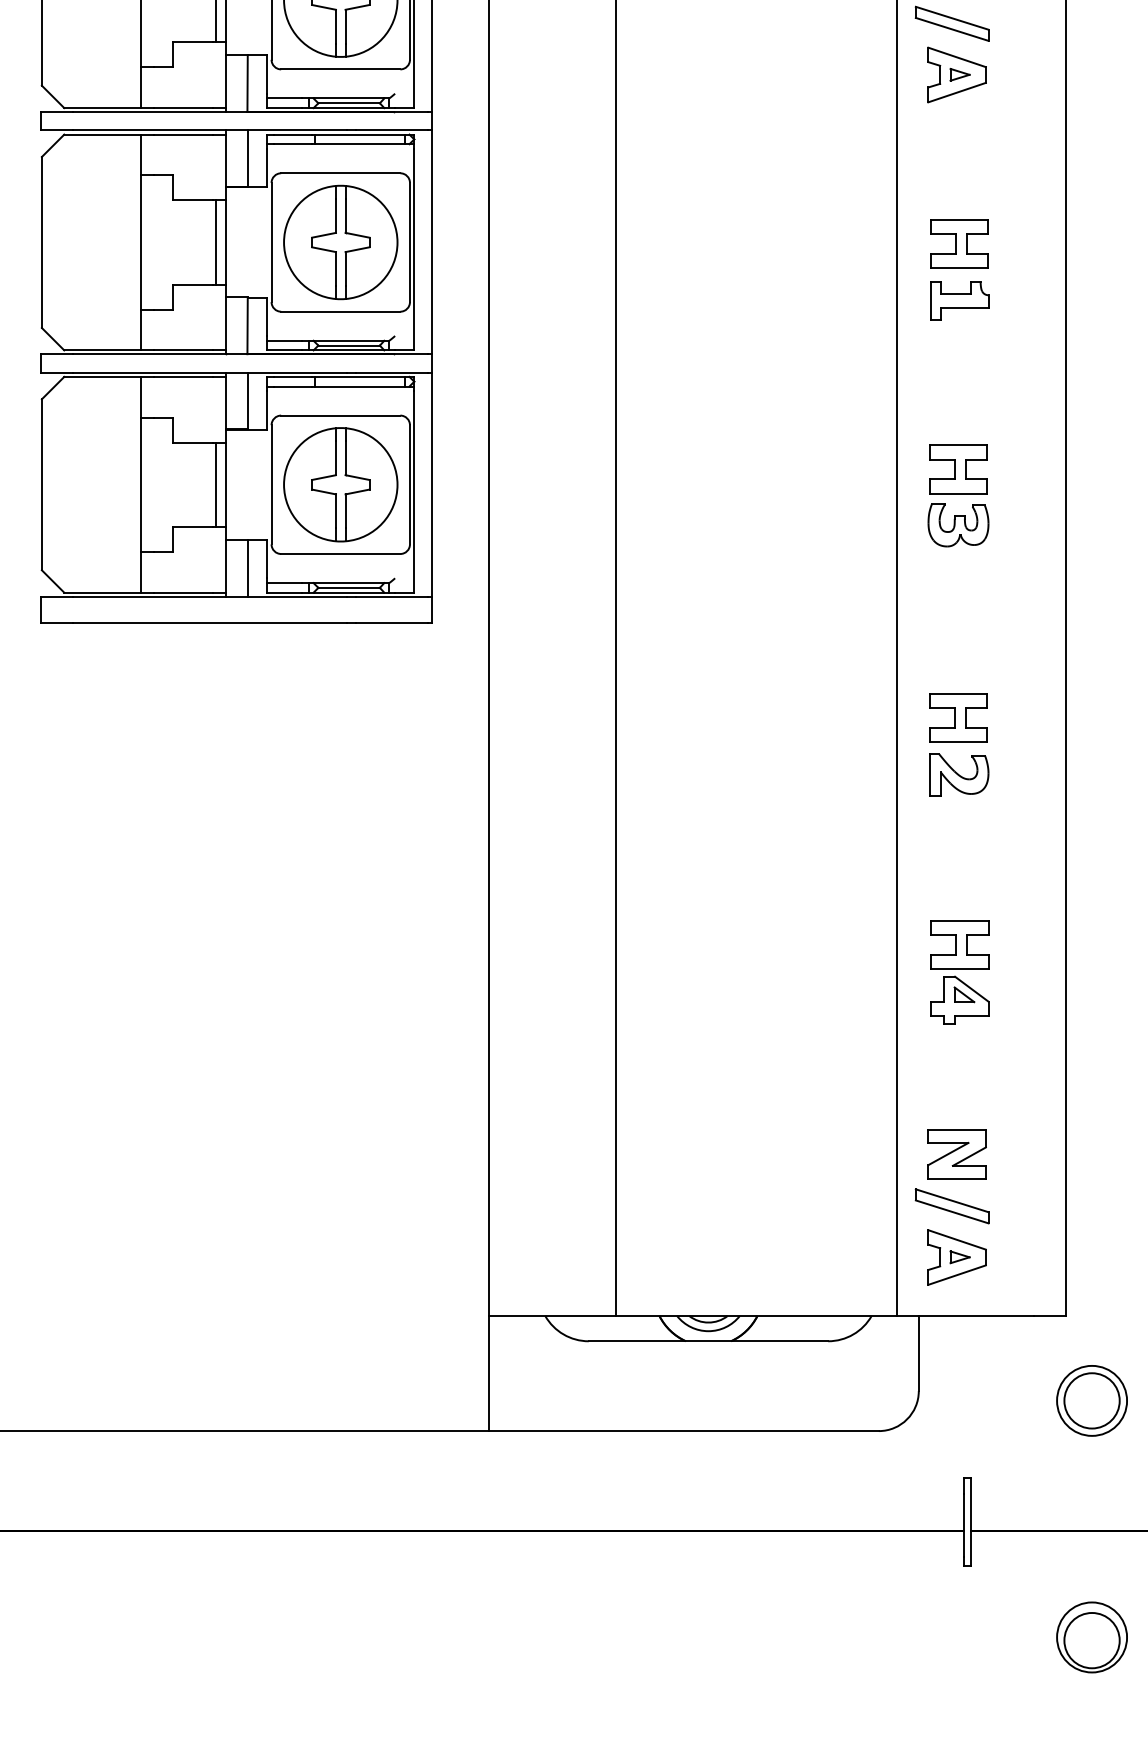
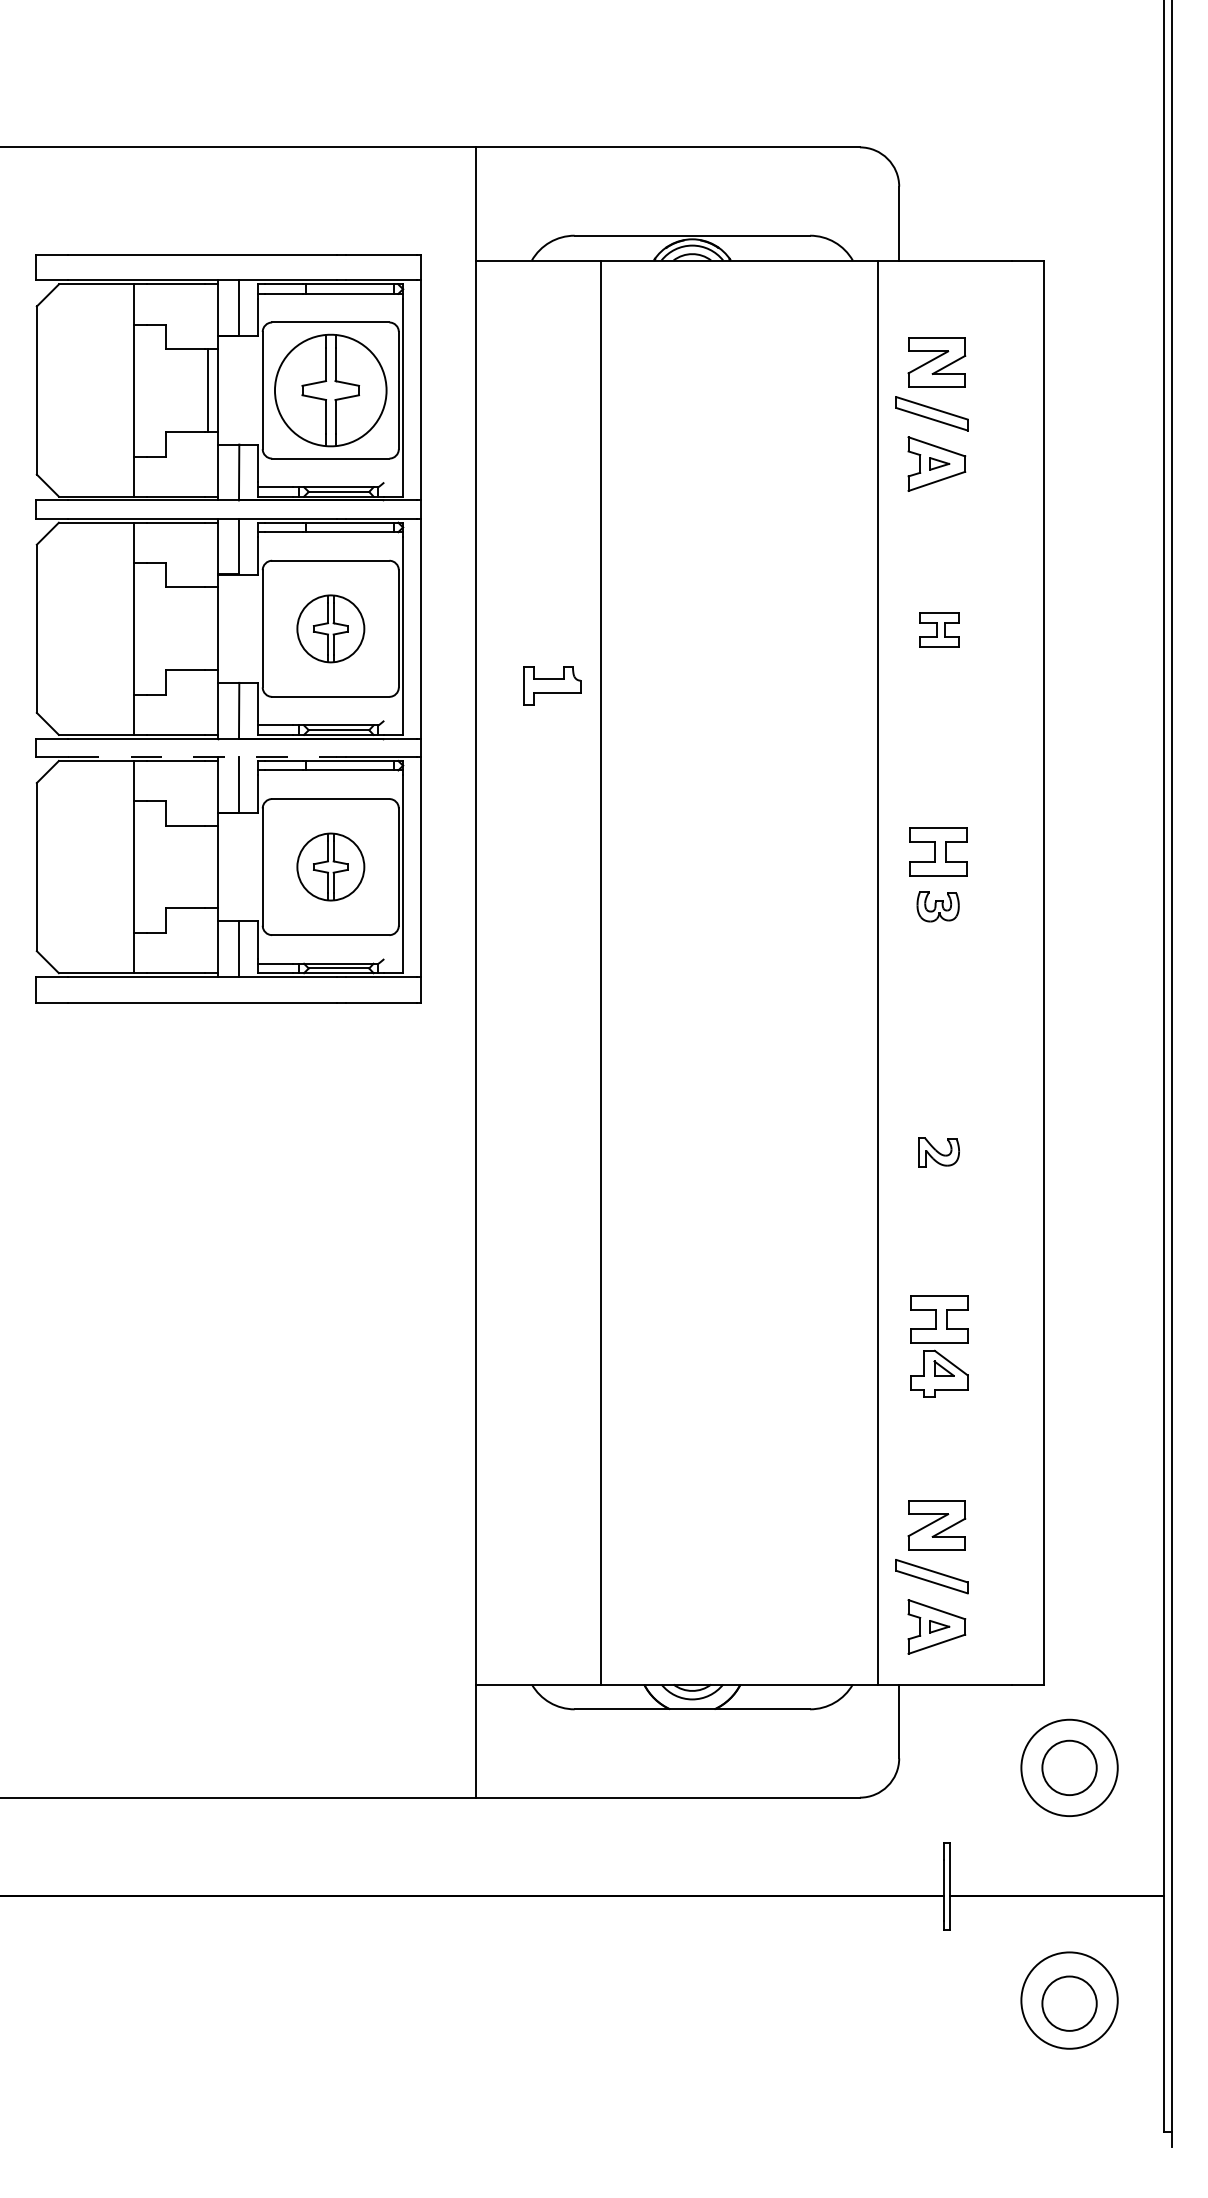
line: (216, 242) -> (208, 628), removed
part: (340, 242) -> (330, 628), size x0.6
part: (959, 243) -> (939, 629), size x0.7
part: (959, 300) -> (552, 685), moved
line: (210, 372) -> (202, 756), solid -> dashed
line: (216, 484) -> (208, 866), removed
part: (340, 484) -> (330, 866), size x0.6
part: (957, 524) -> (937, 906), size x0.7
part: (958, 718) -> (938, 1096), removed
part: (958, 775) -> (938, 1152), size x0.7
circle: (1091, 1400) -> (1069, 1767), size x1.4
circle: (1091, 1637) -> (1069, 2000), size x1.4

